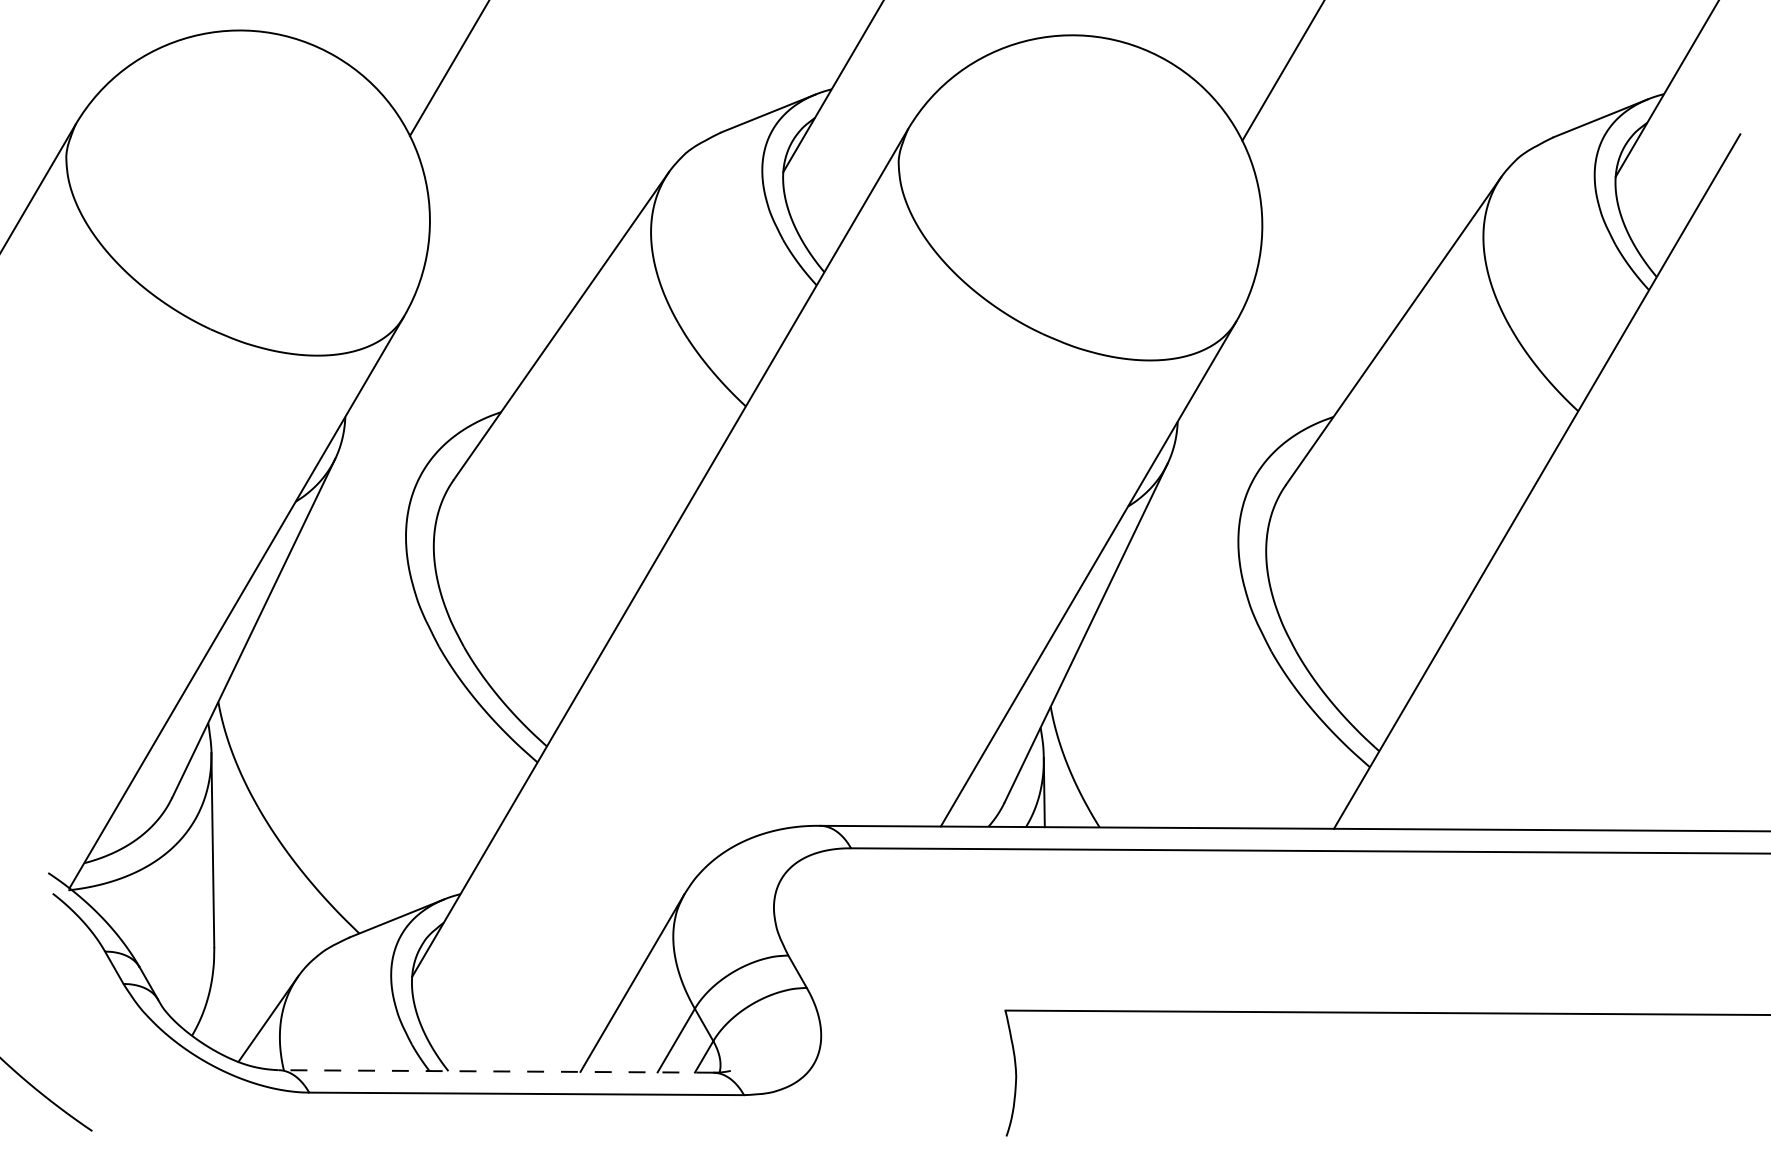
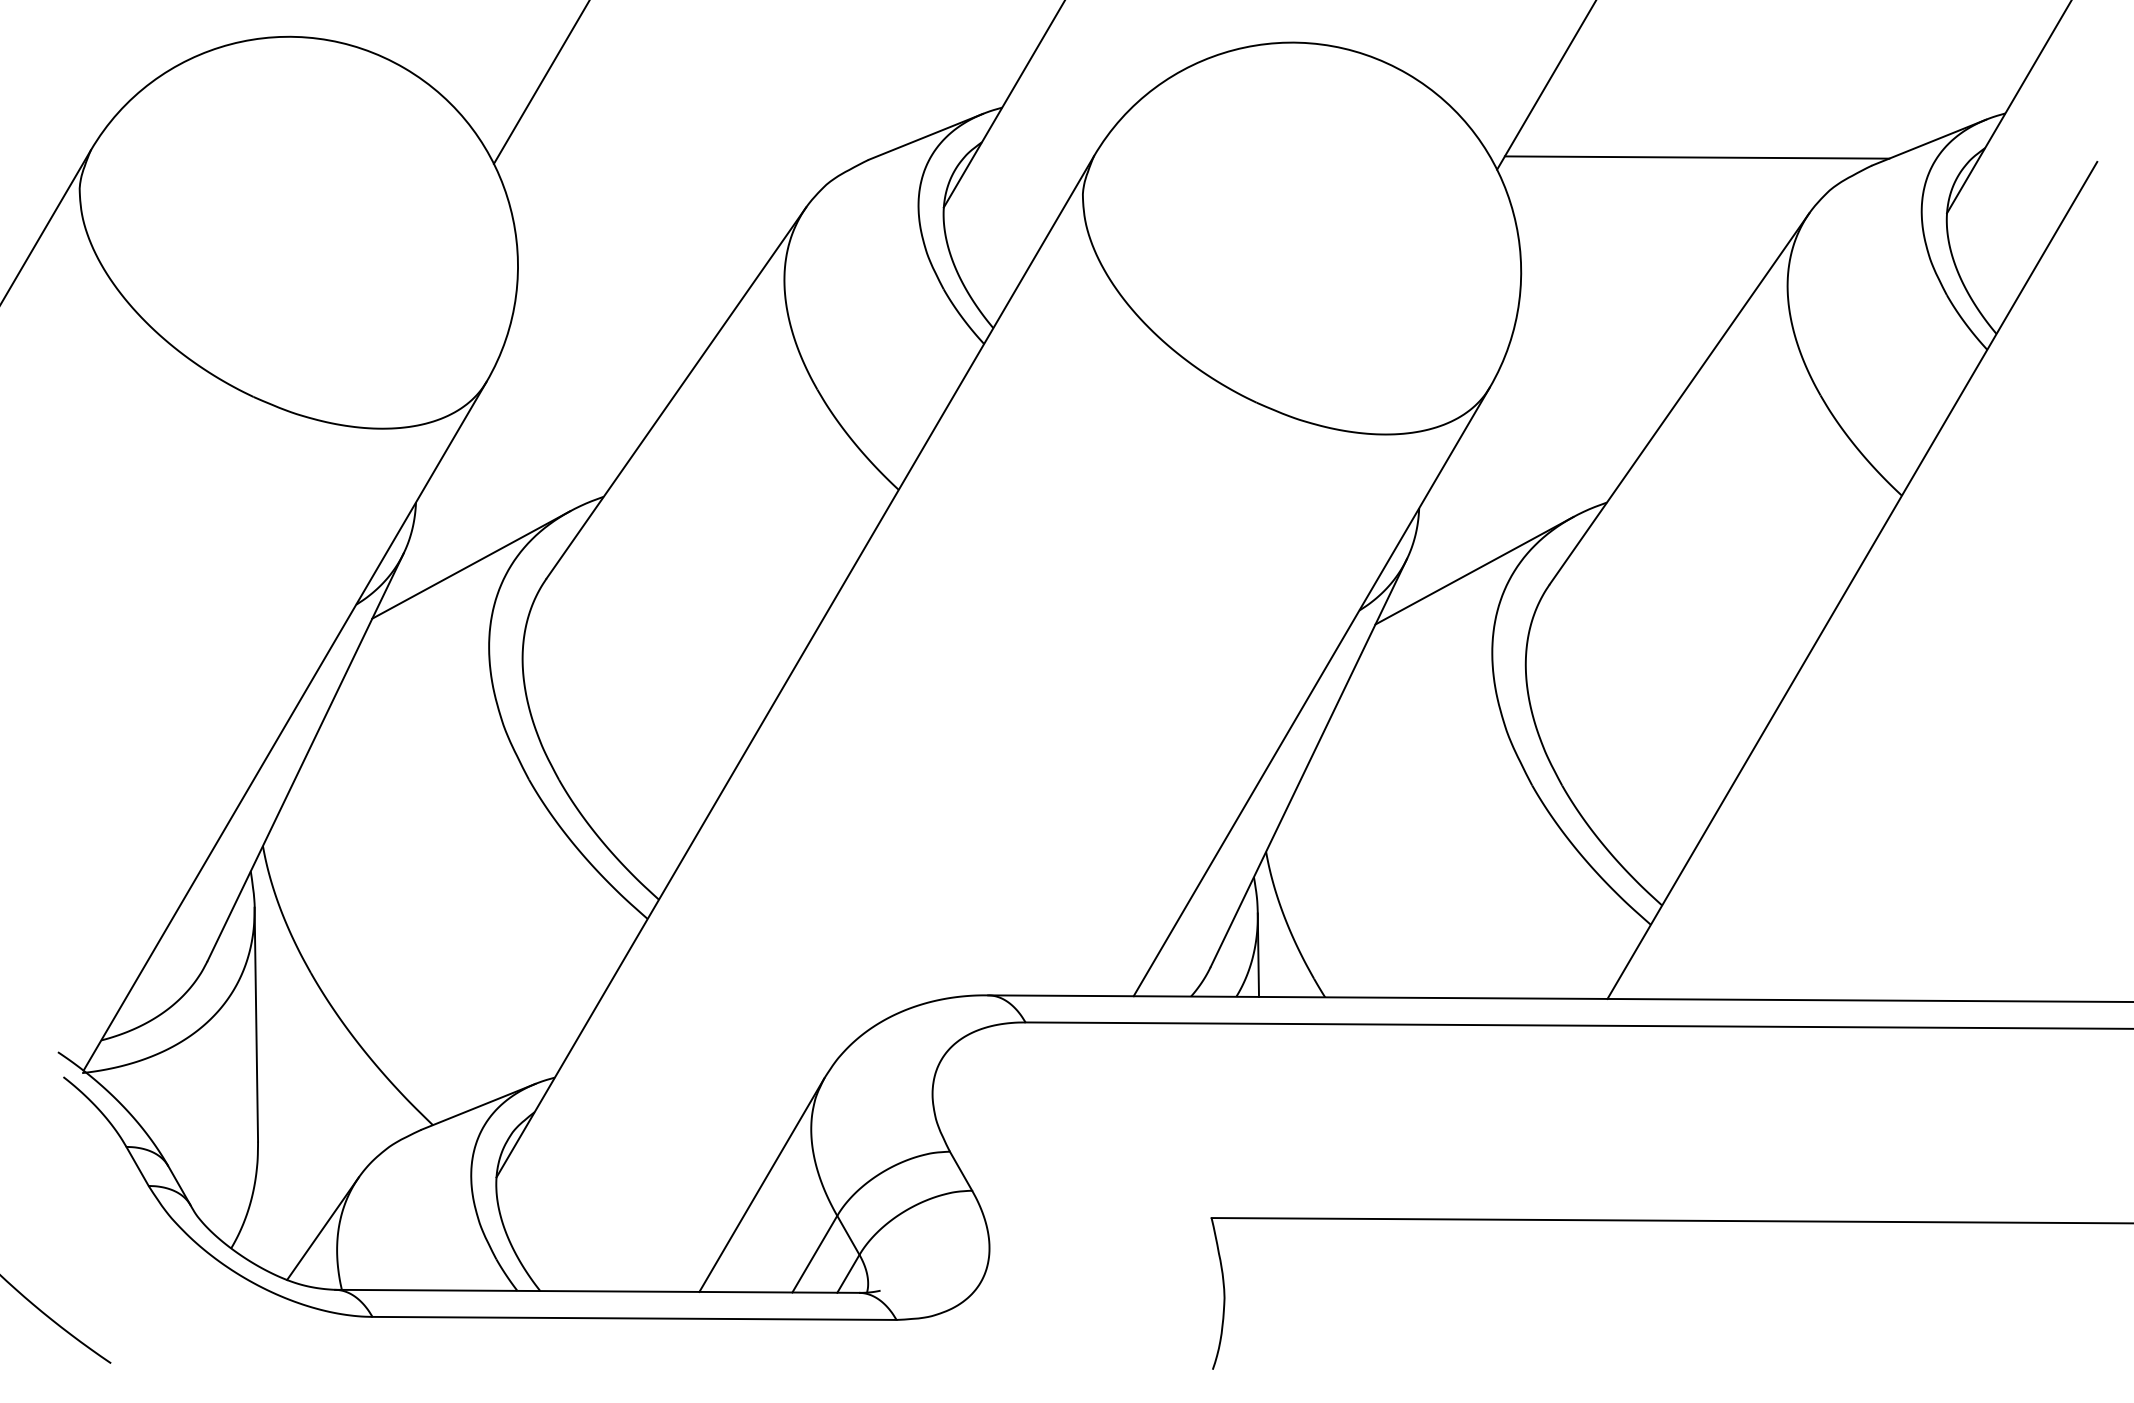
line: (1407, 130) -> (1696, 157), added
line: (391, 468) -> (471, 564), added
line: (1223, 473) -> (1474, 570), added
line: (495, 1071) -> (596, 1291), dashed -> solid

